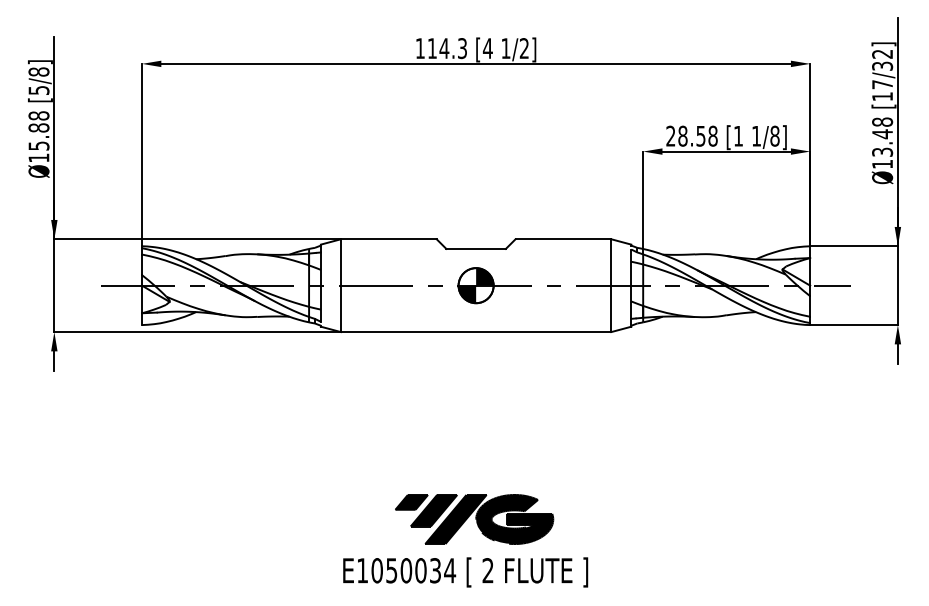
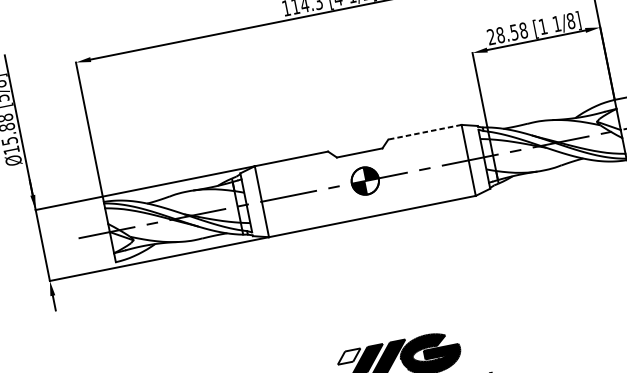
line: (563, 239) -> (425, 132), solid -> dashed
fill: (411, 501) -> (348, 355), removed

